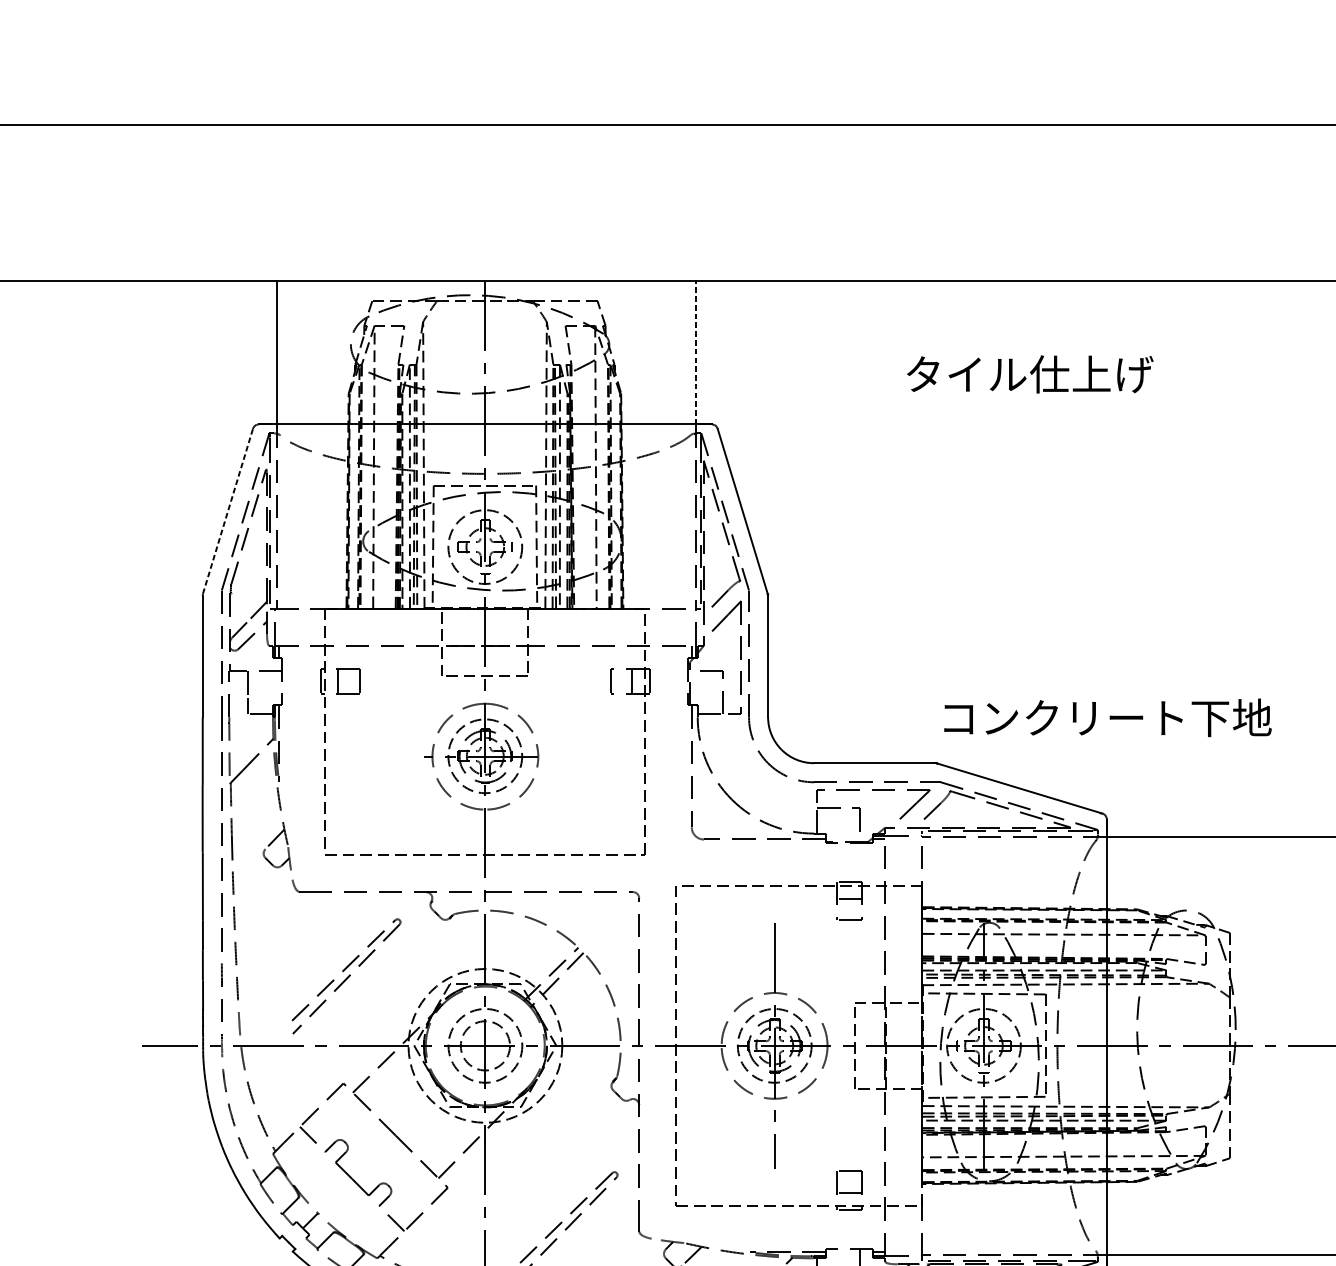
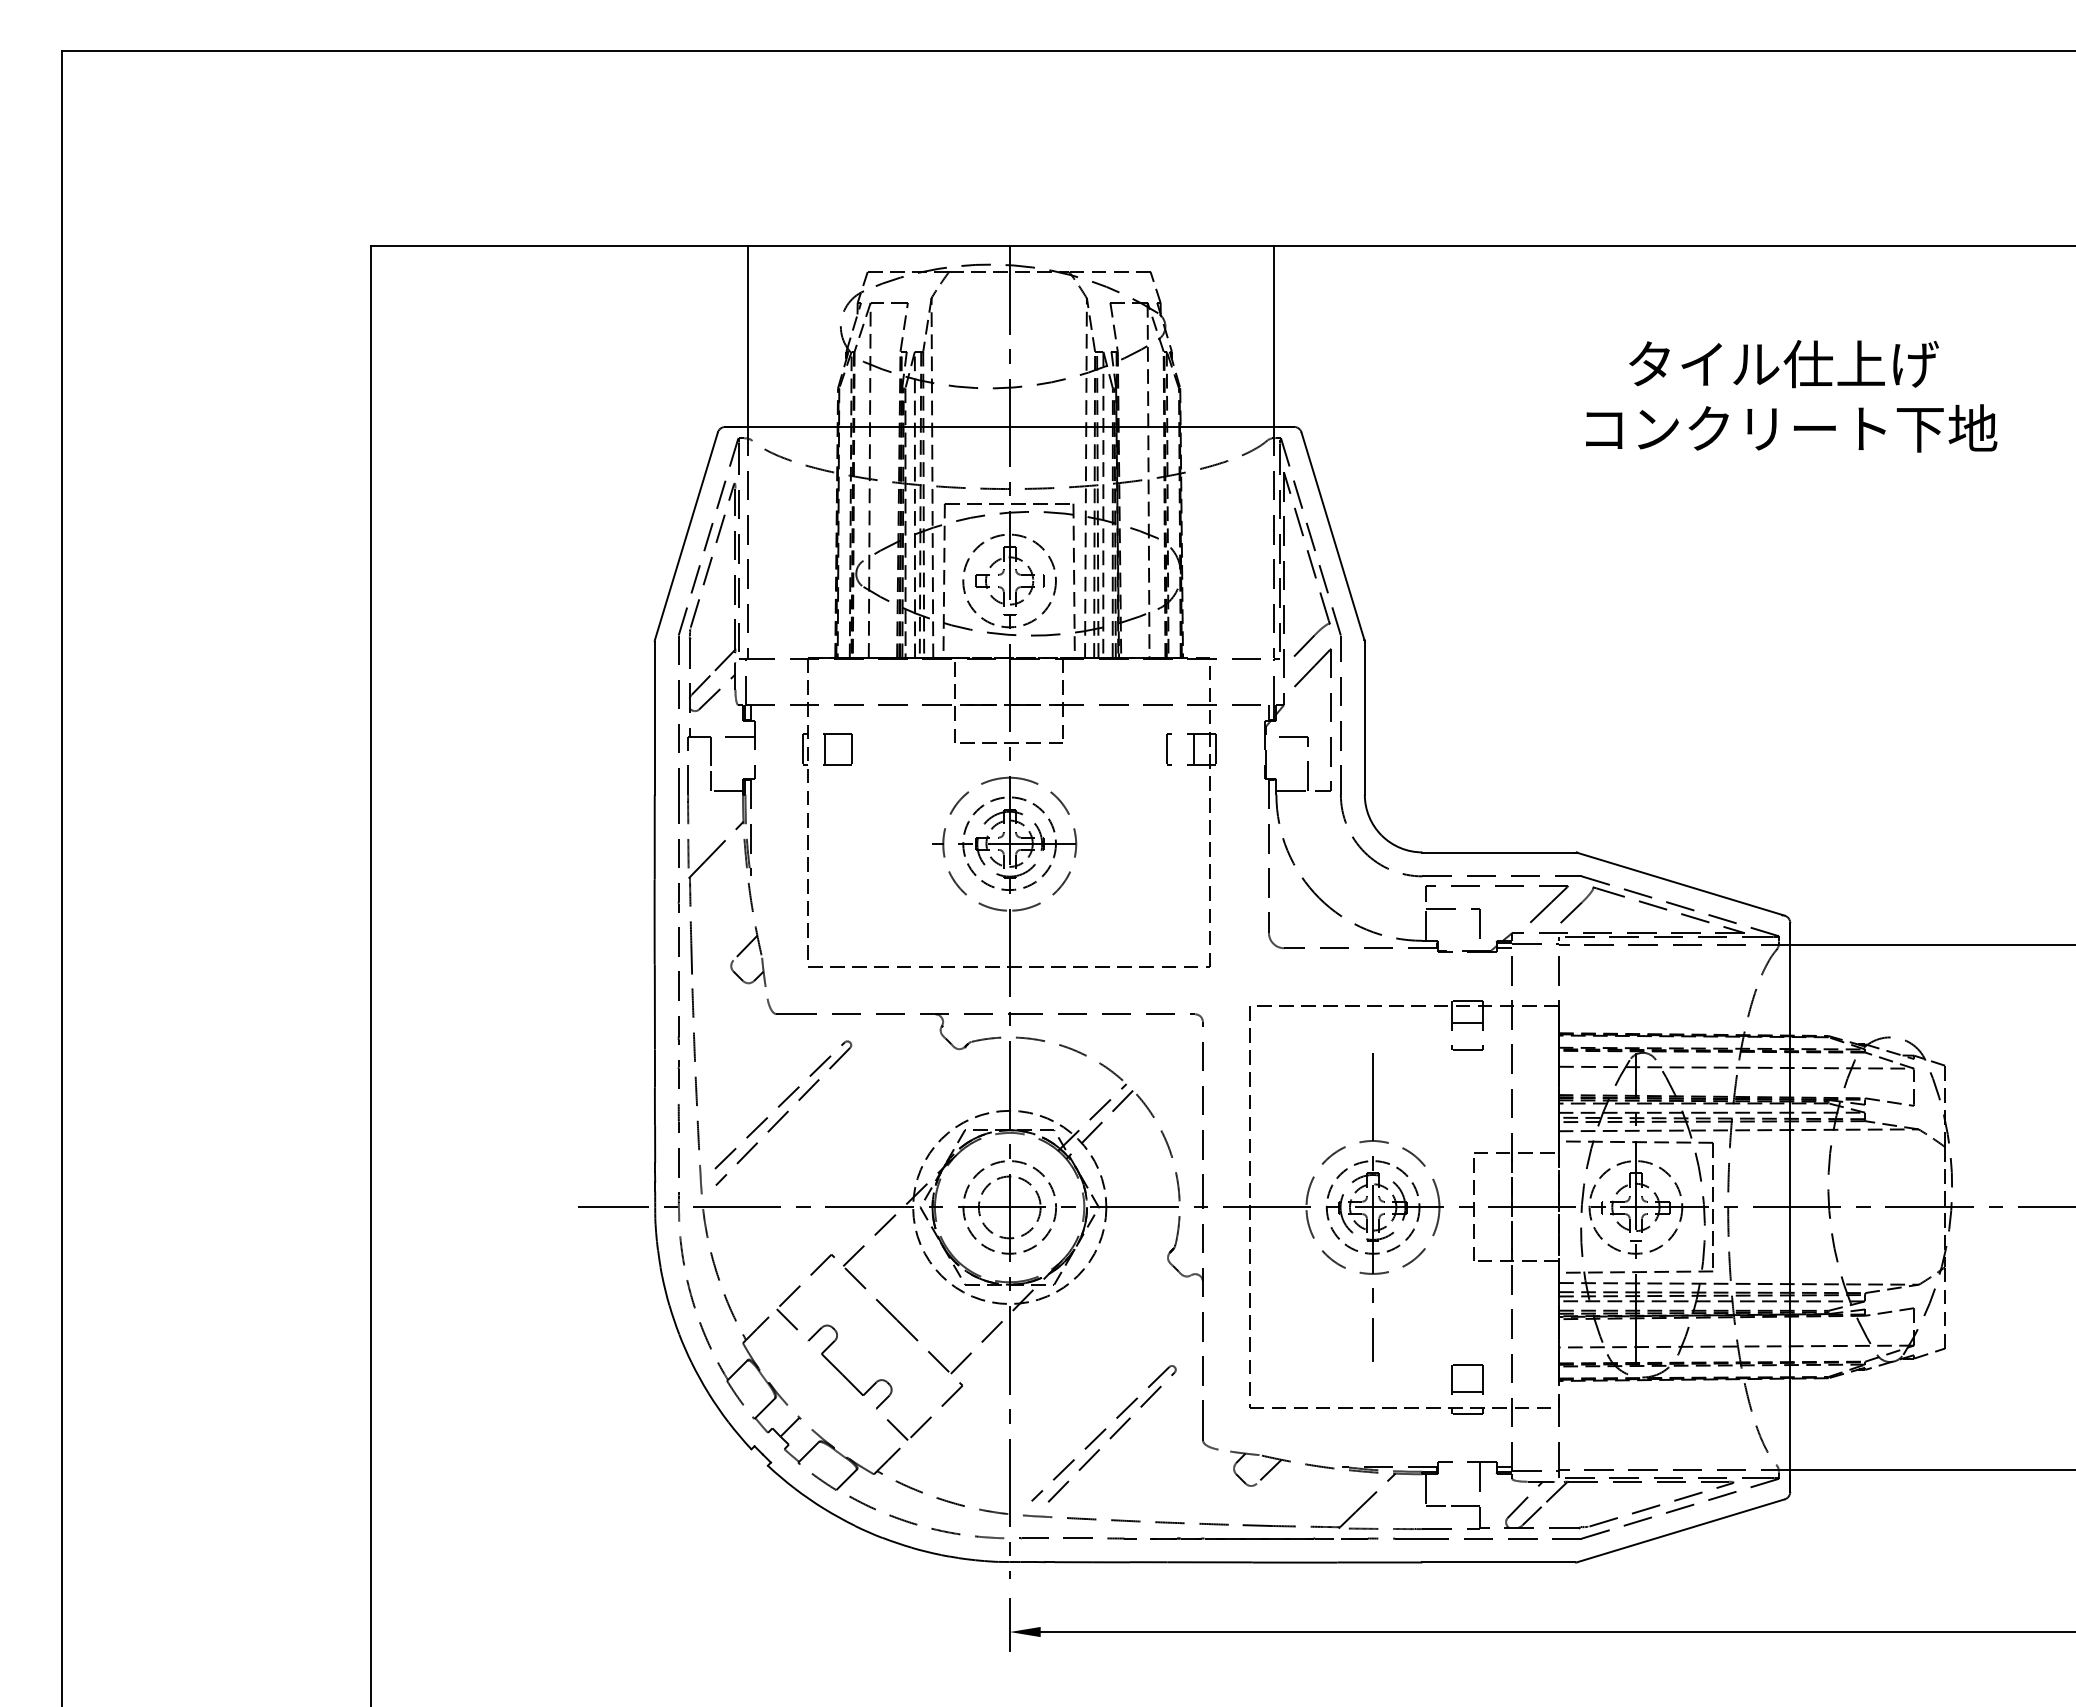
line: (695, 352) -> (1273, 336), dashed -> solid
text: (1029, 374) -> (1783, 364), moved
line: (228, 510) -> (686, 535), dashed -> solid
text: (1107, 717) -> (1791, 428), moved
part: (346, 975) -> (783, 1112), moved

